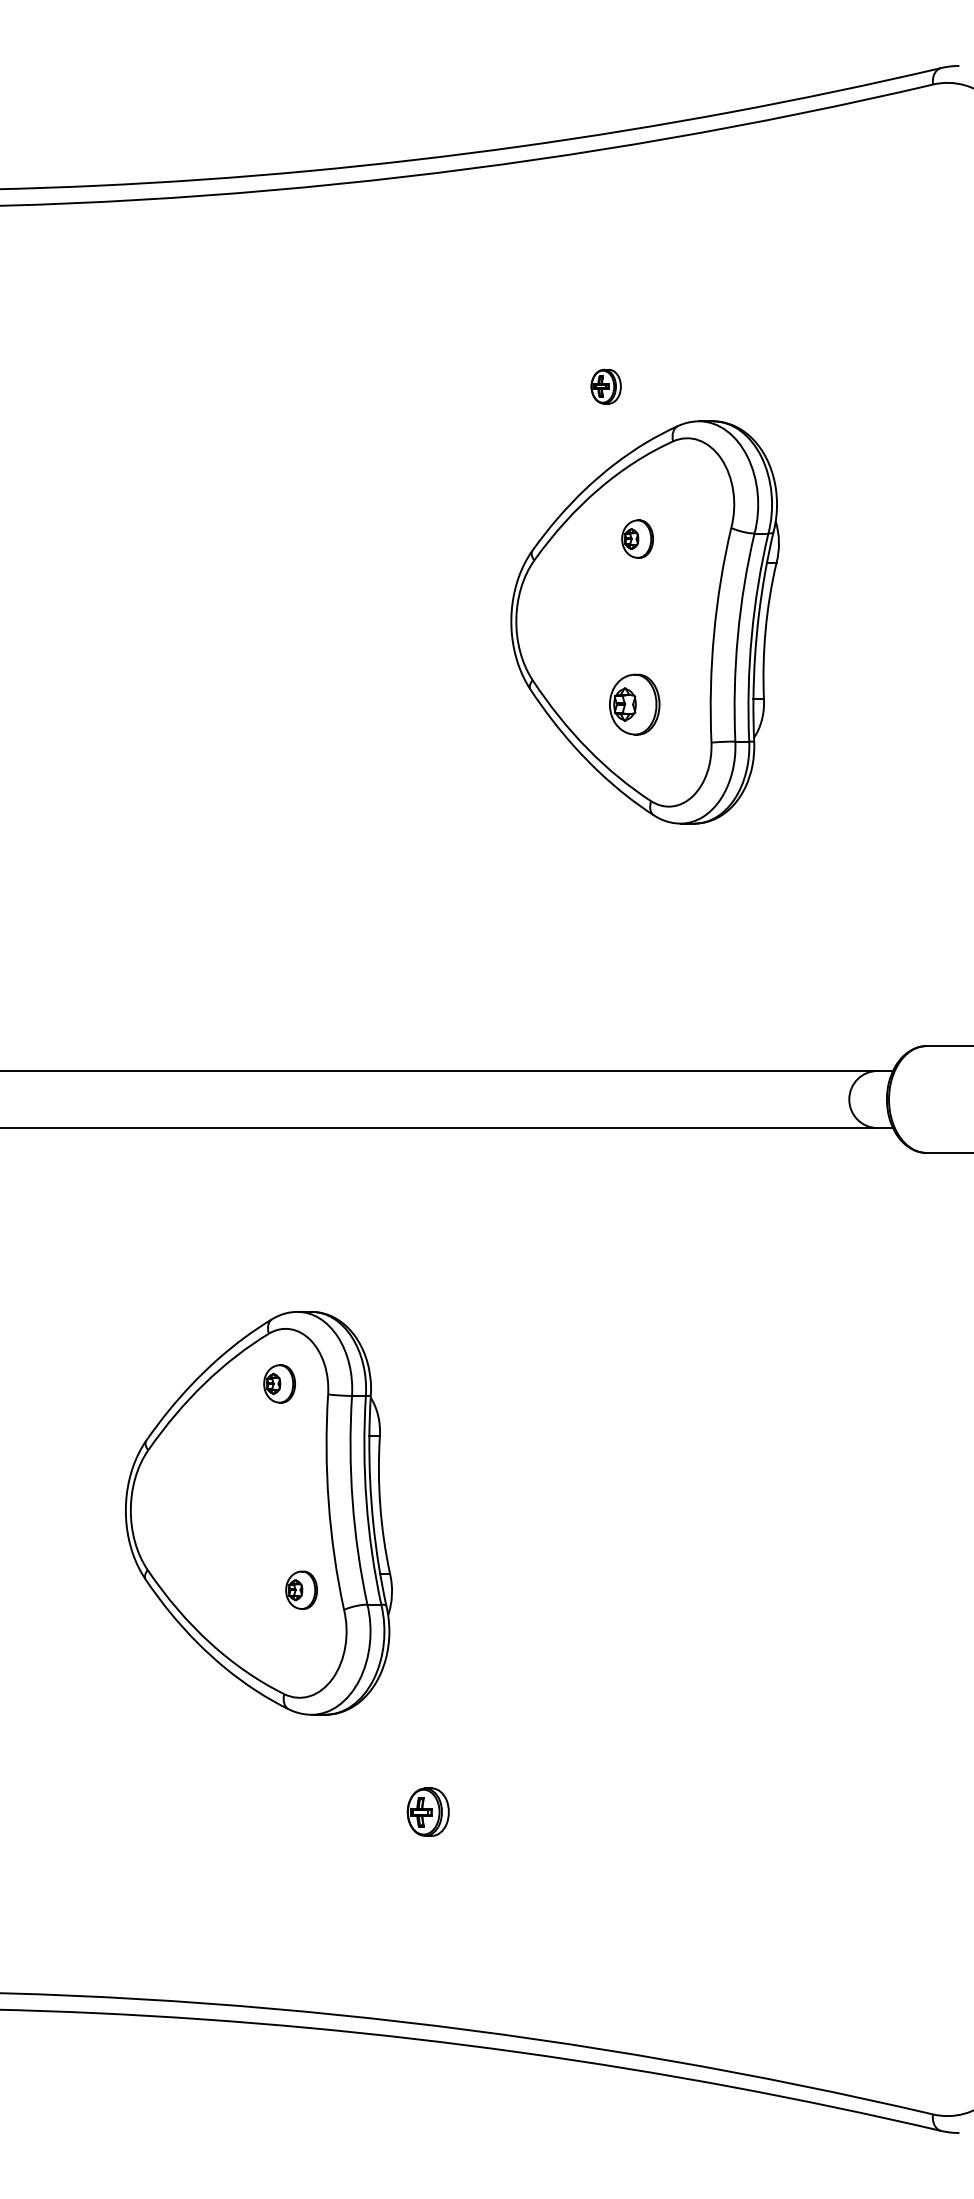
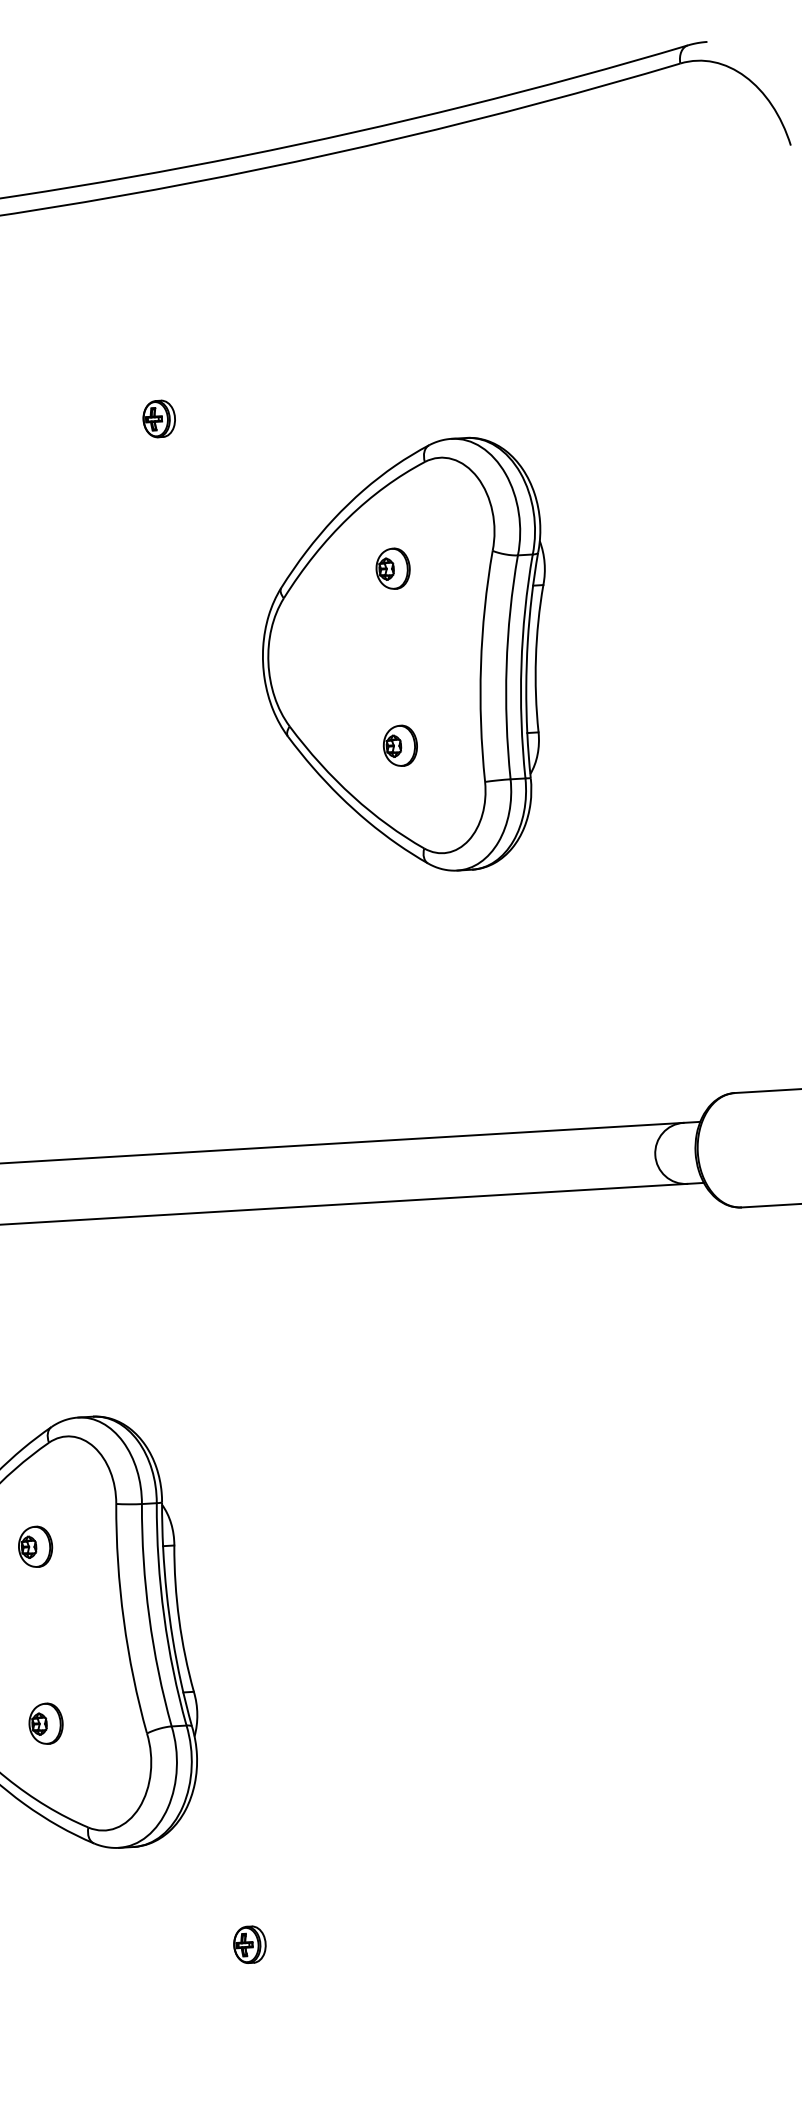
part: (605, 386) -> (158, 418), moved
part: (634, 703) -> (400, 744), size x0.62
part: (279, 1383) -> (35, 1546), moved
part: (301, 1589) -> (45, 1723), moved
part: (427, 1812) -> (249, 1945), size x0.71

